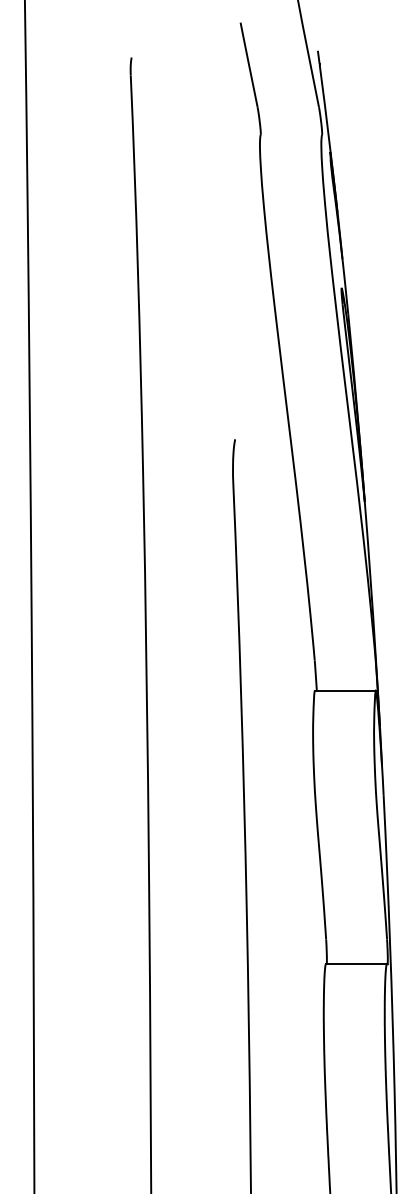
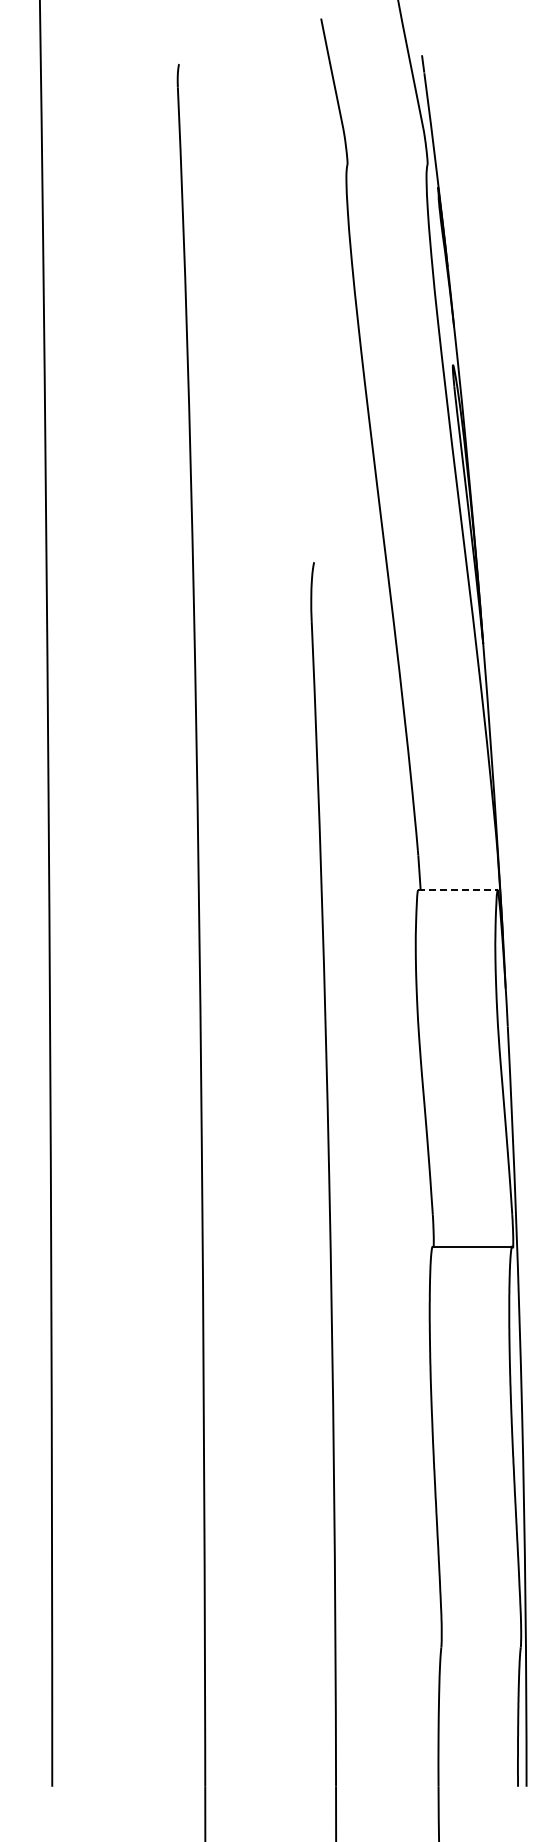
line: (345, 690) -> (457, 890), solid -> dashed

